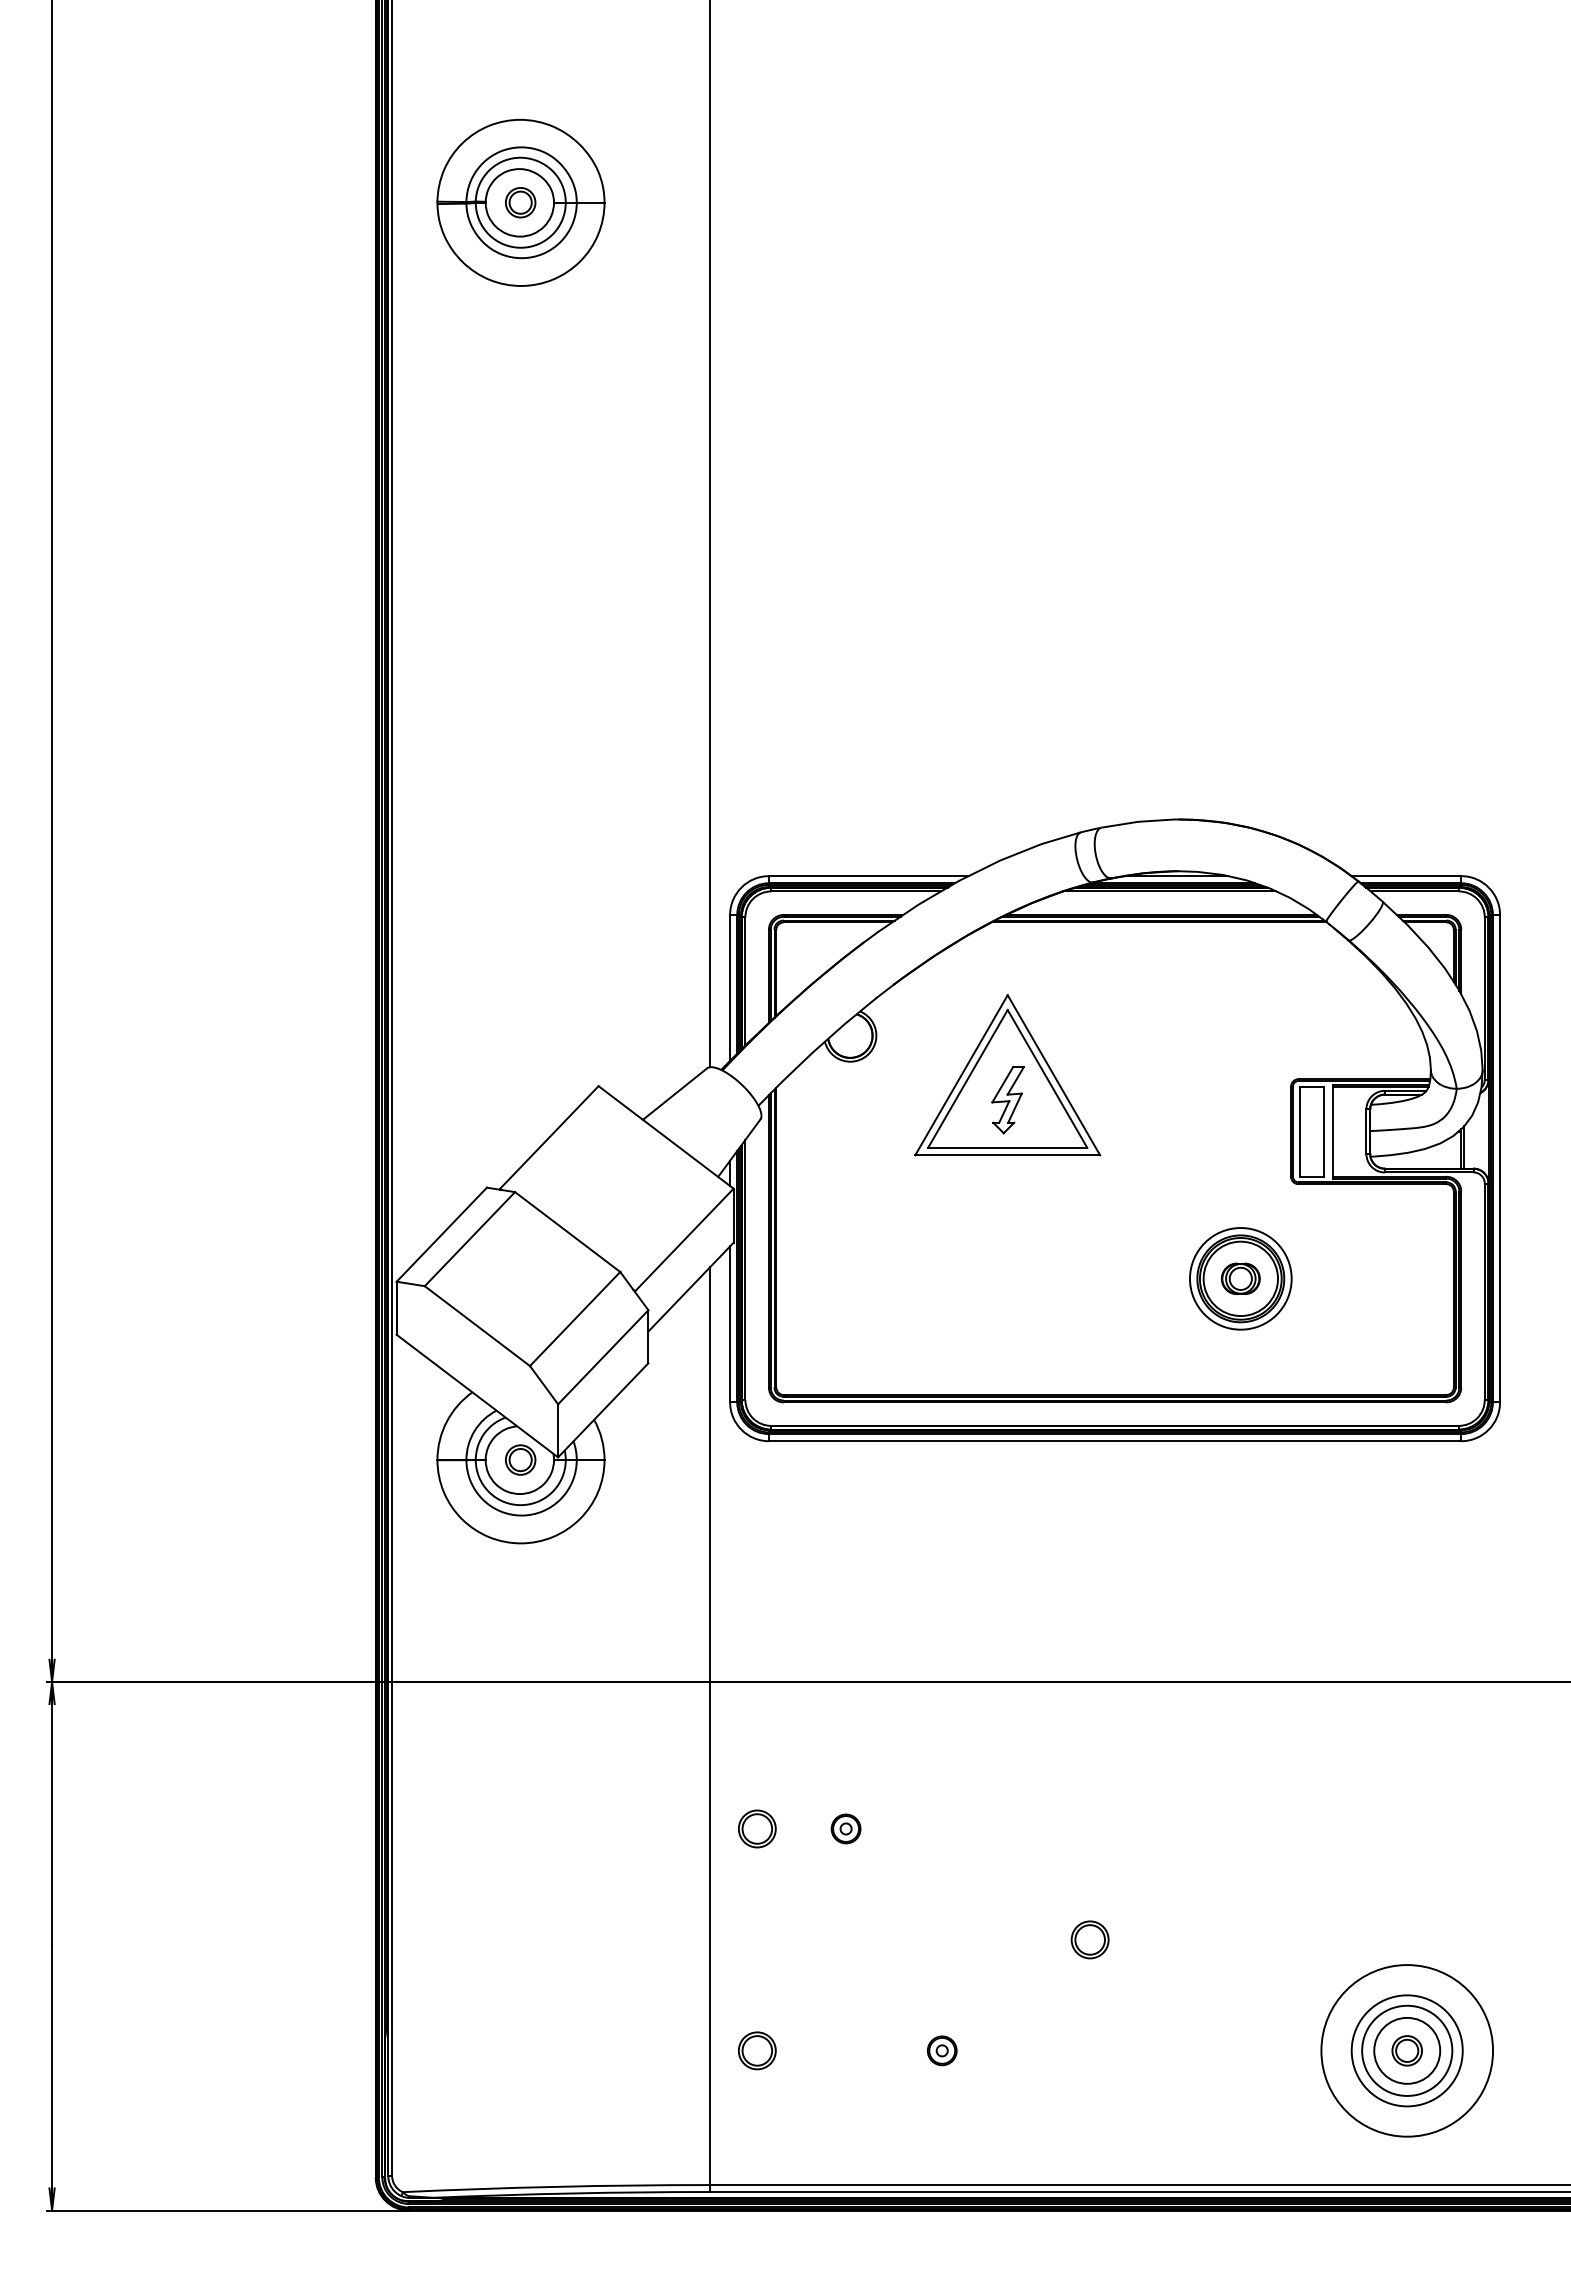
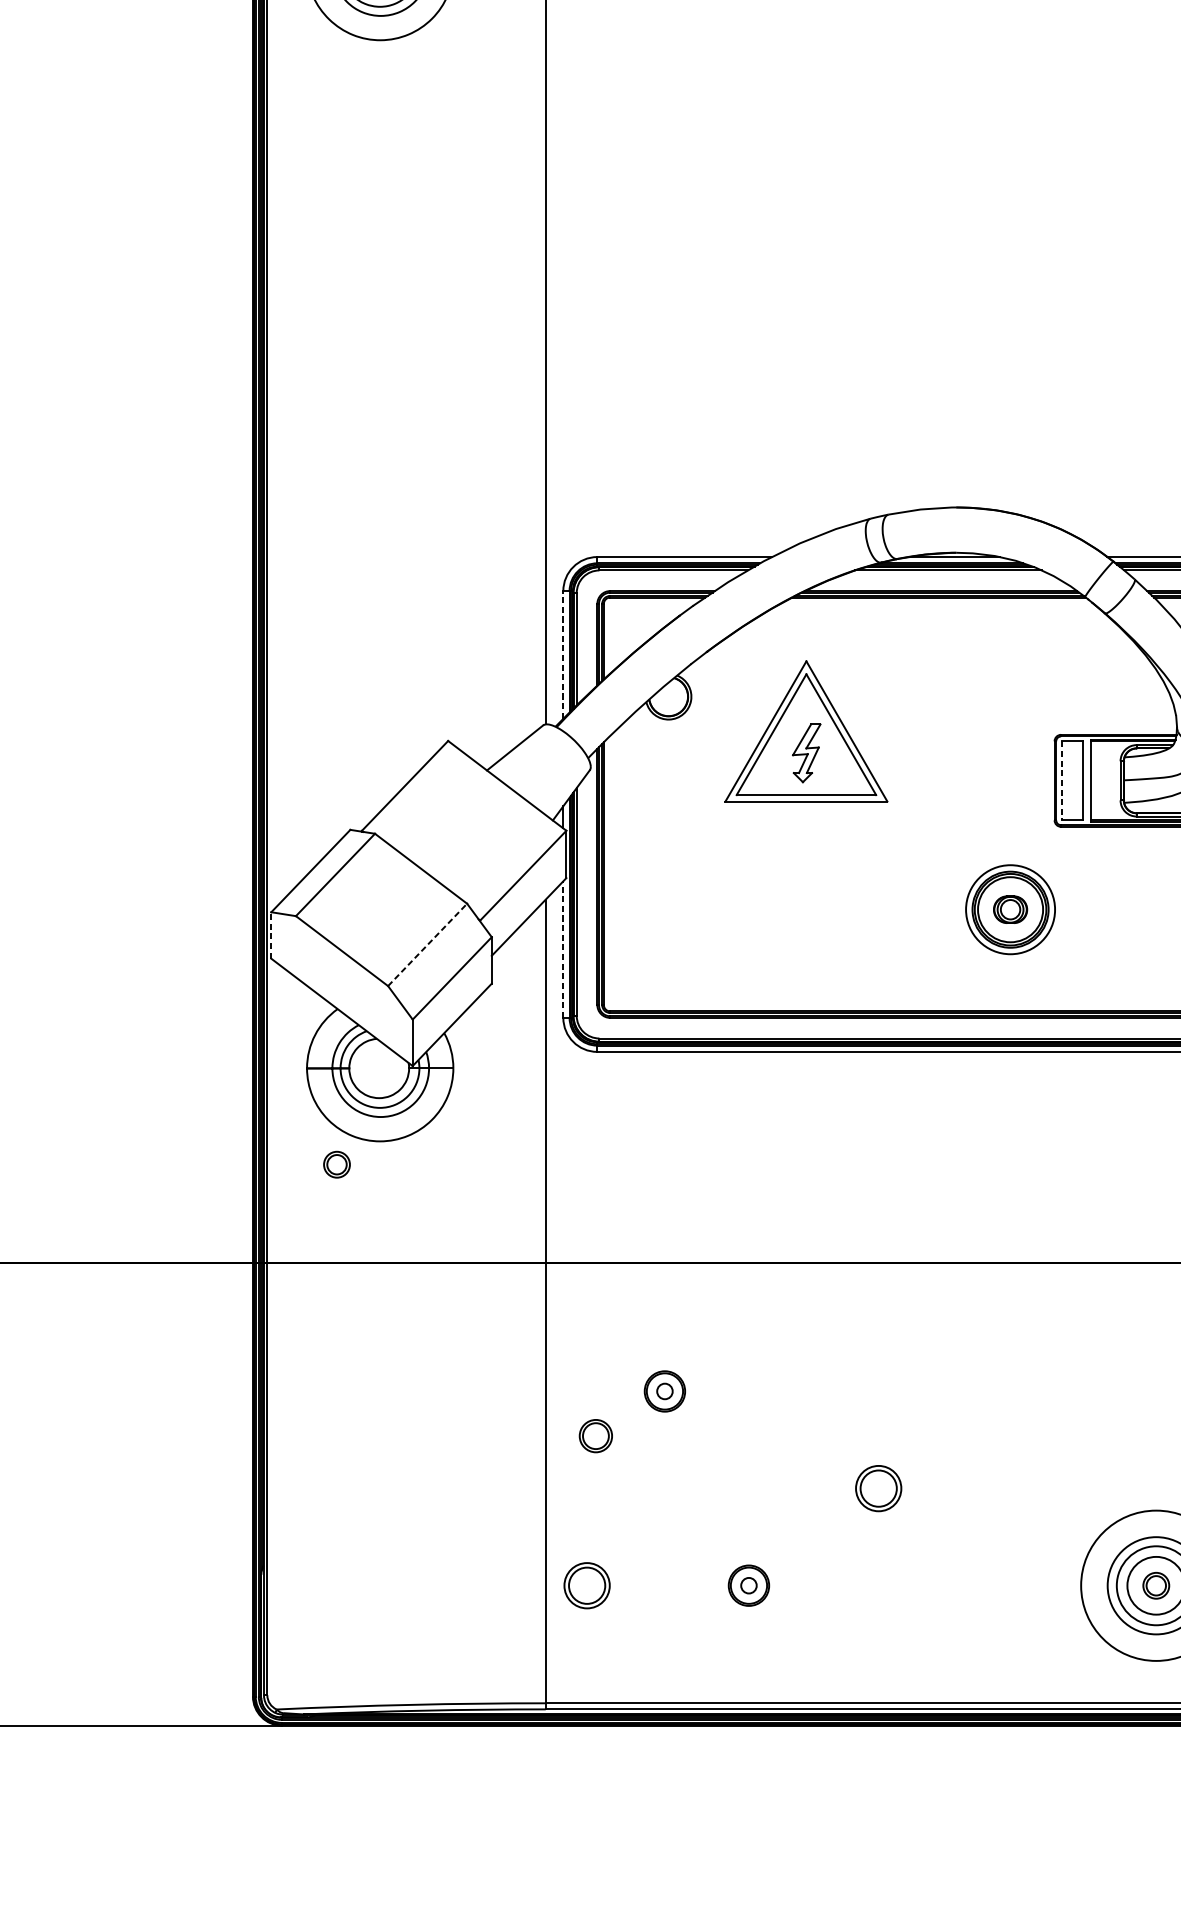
line: (730, 987) -> (563, 654), solid -> dashed
line: (1299, 1132) -> (1061, 781), solid -> dashed
line: (396, 1308) -> (271, 935), solid -> dashed
line: (575, 1318) -> (427, 944), solid -> dashed
line: (730, 1324) -> (563, 949), solid -> dashed
part: (520, 1459) -> (336, 1164), moved
part: (757, 1828) -> (596, 1435), moved
part: (845, 1828) -> (664, 1391), size x1.6
part: (1089, 1939) -> (878, 1488), size x1.4
part: (757, 2050) -> (587, 1585), size x1.4
part: (942, 2050) -> (749, 1585), size x1.6

